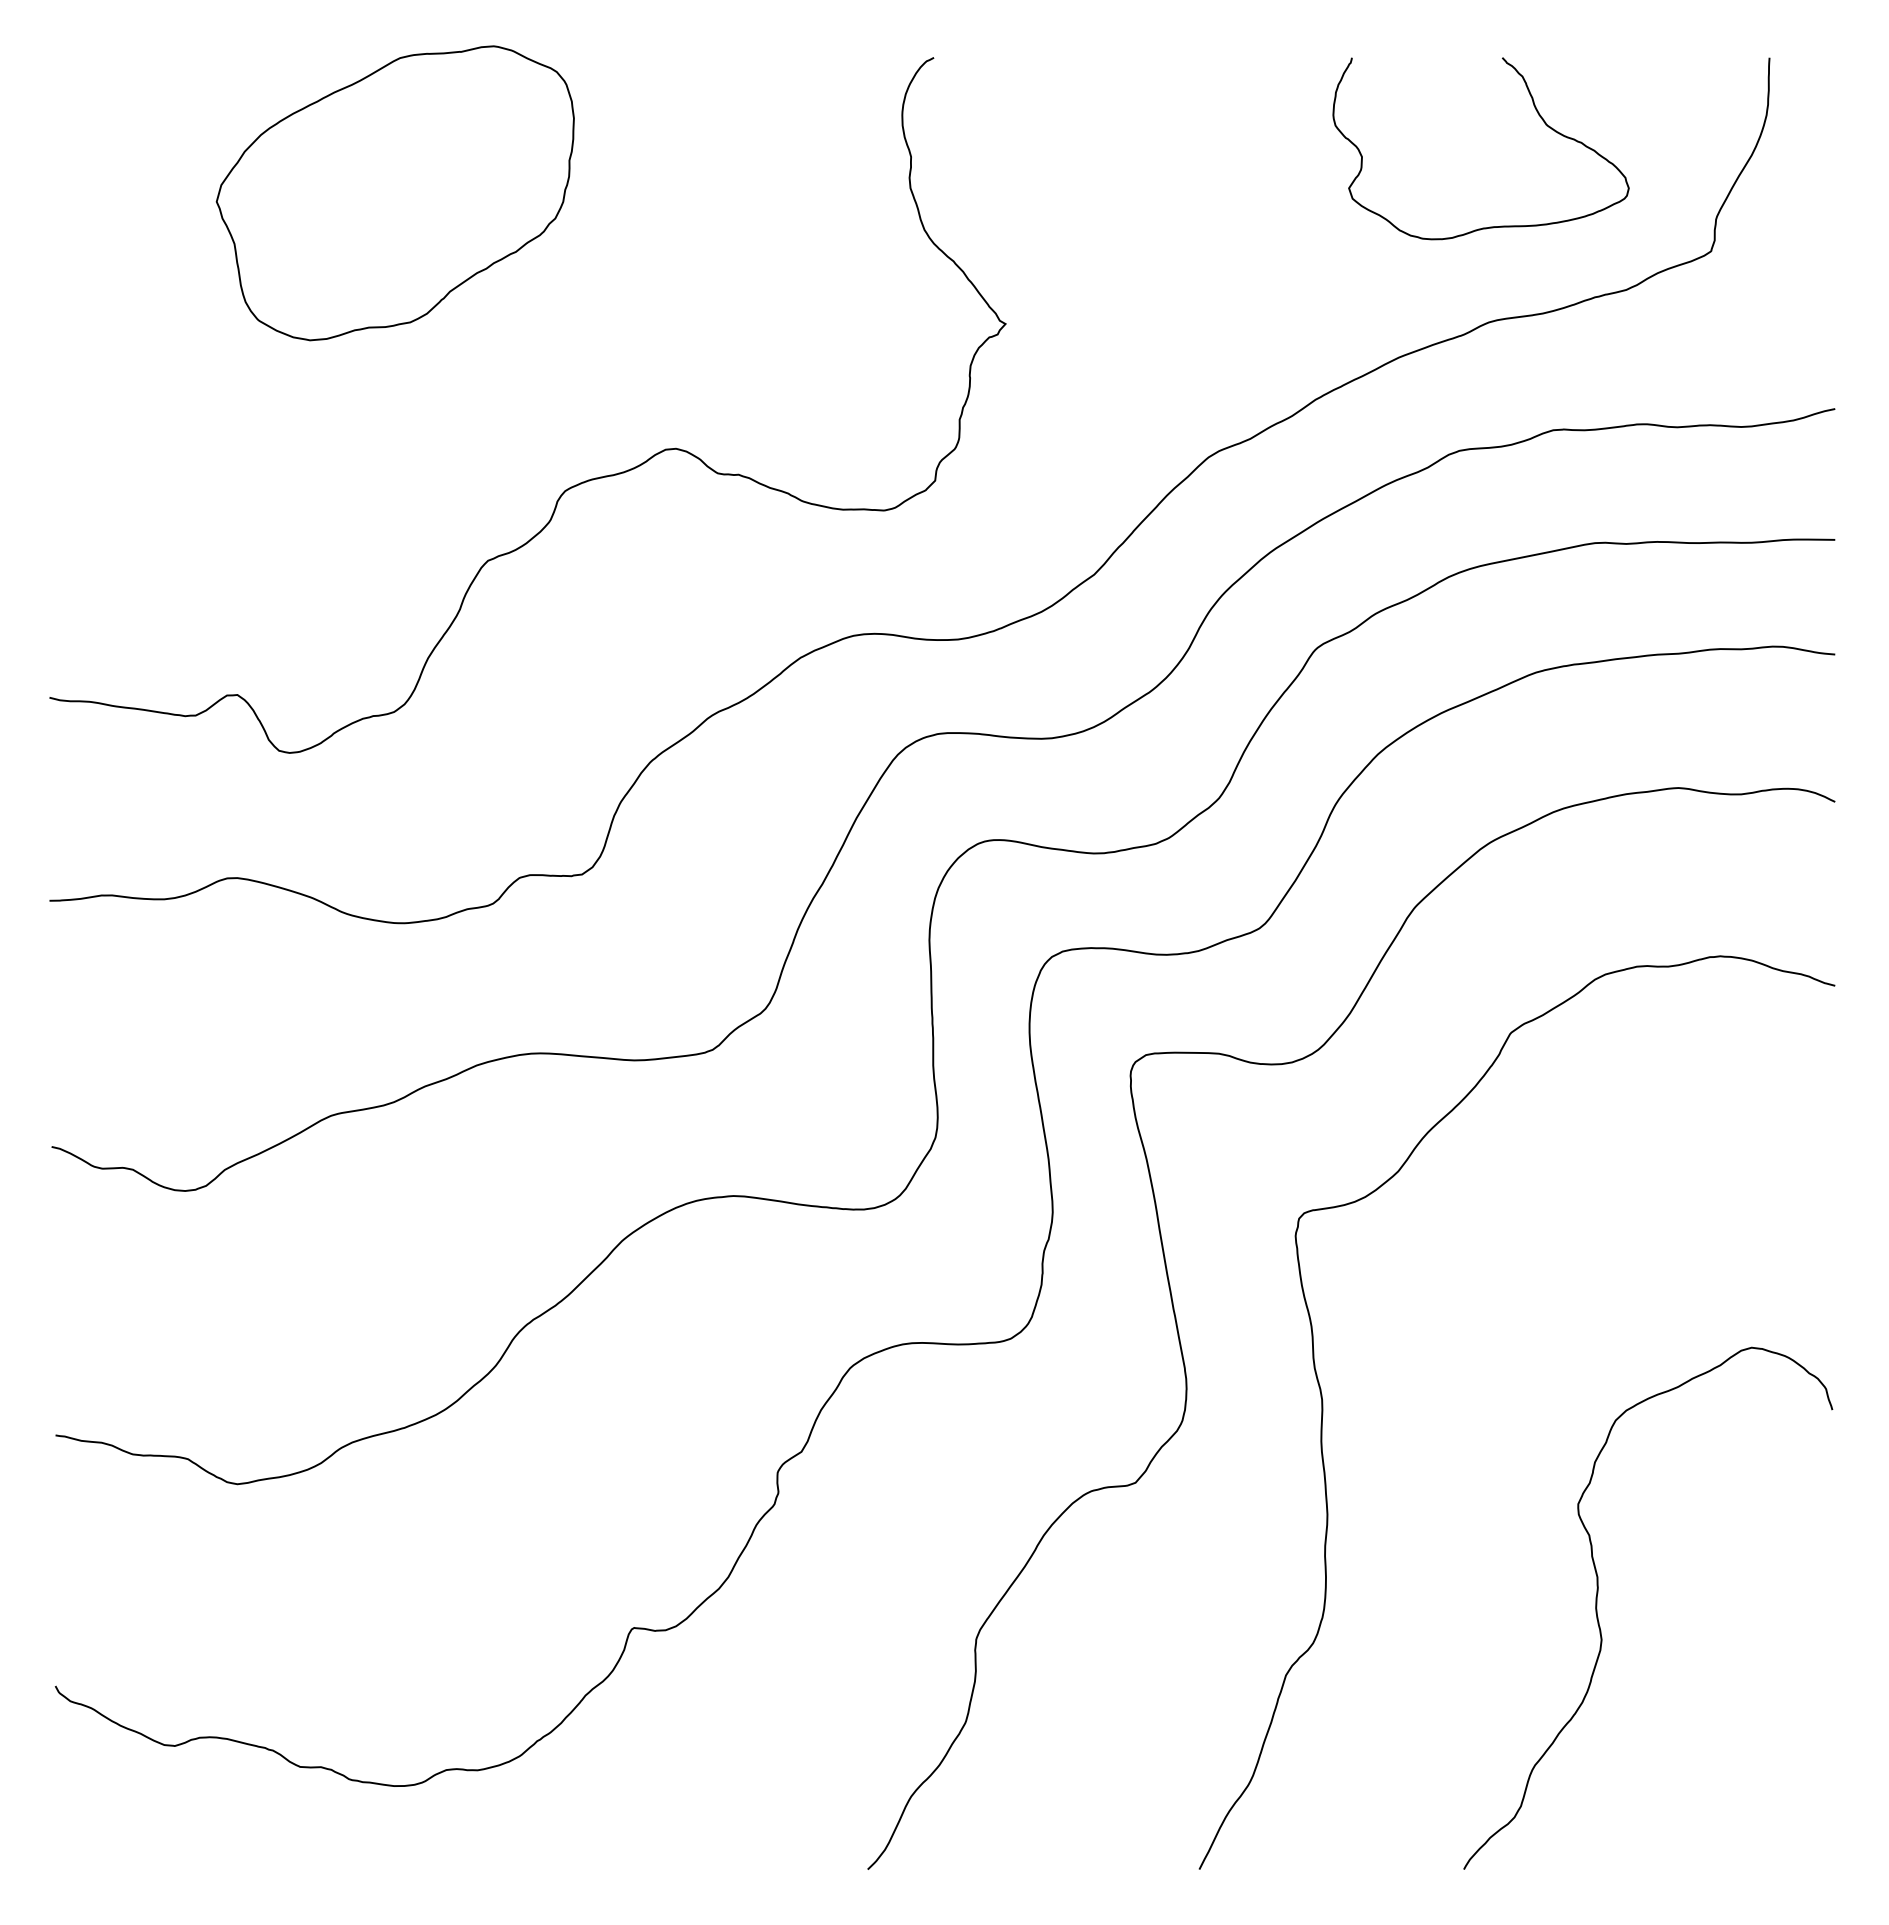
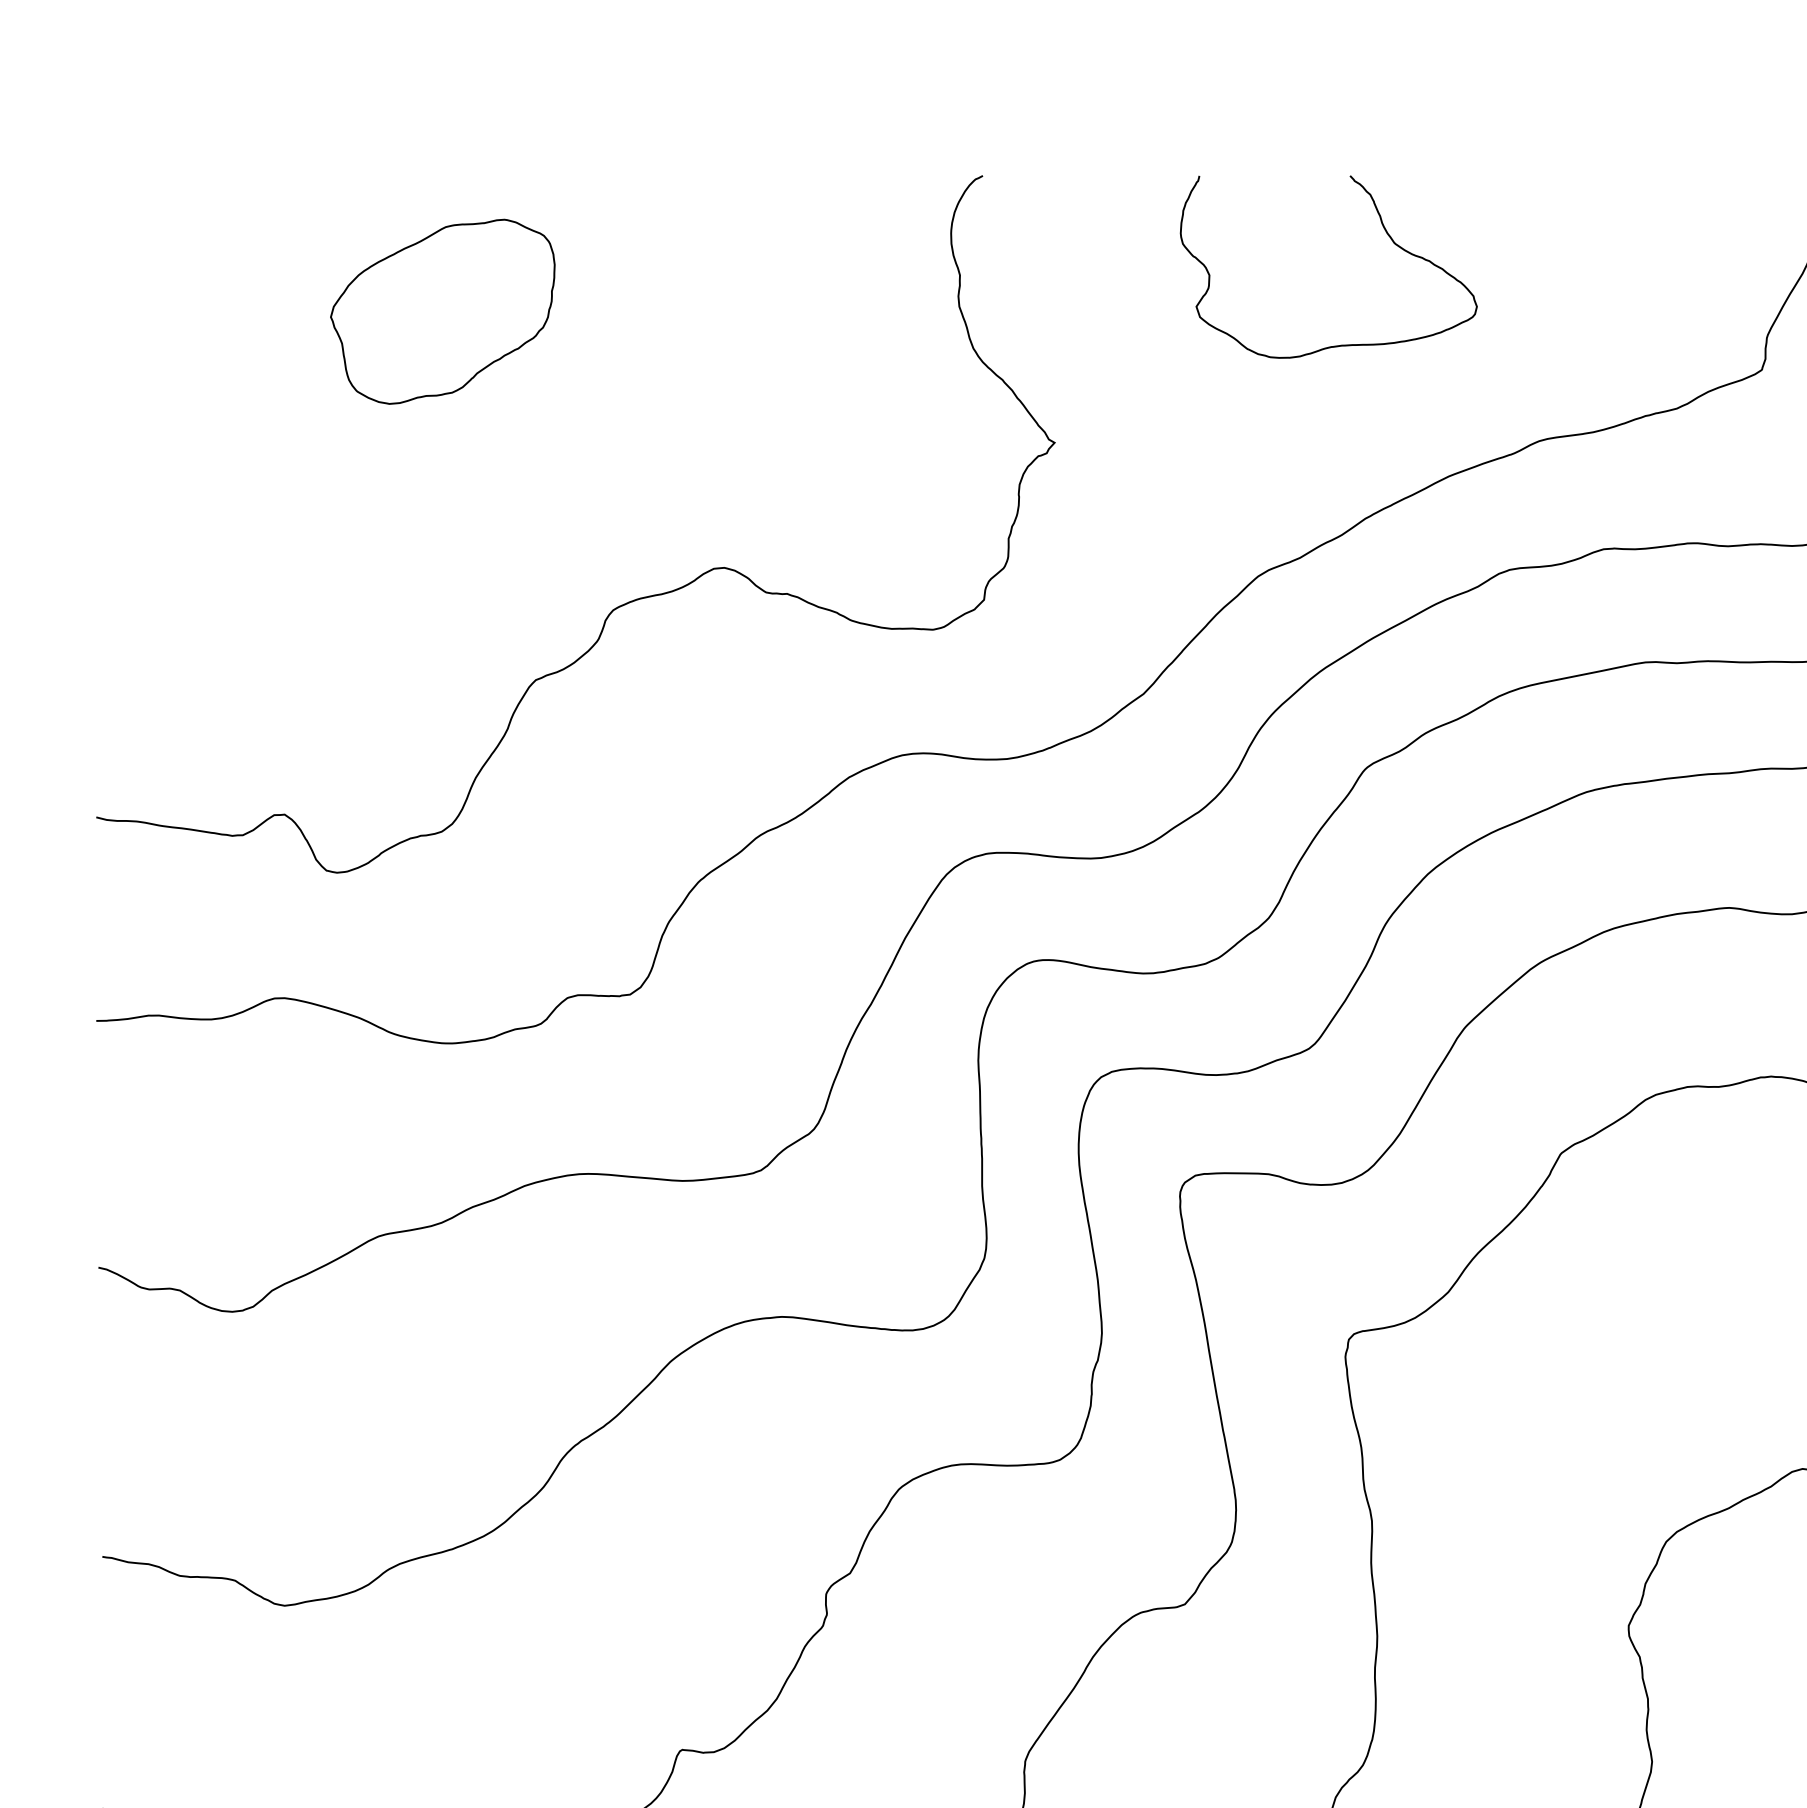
curve: (1538, 115) -> (1386, 233), moved
part: (394, 193) -> (442, 311), size x0.62

